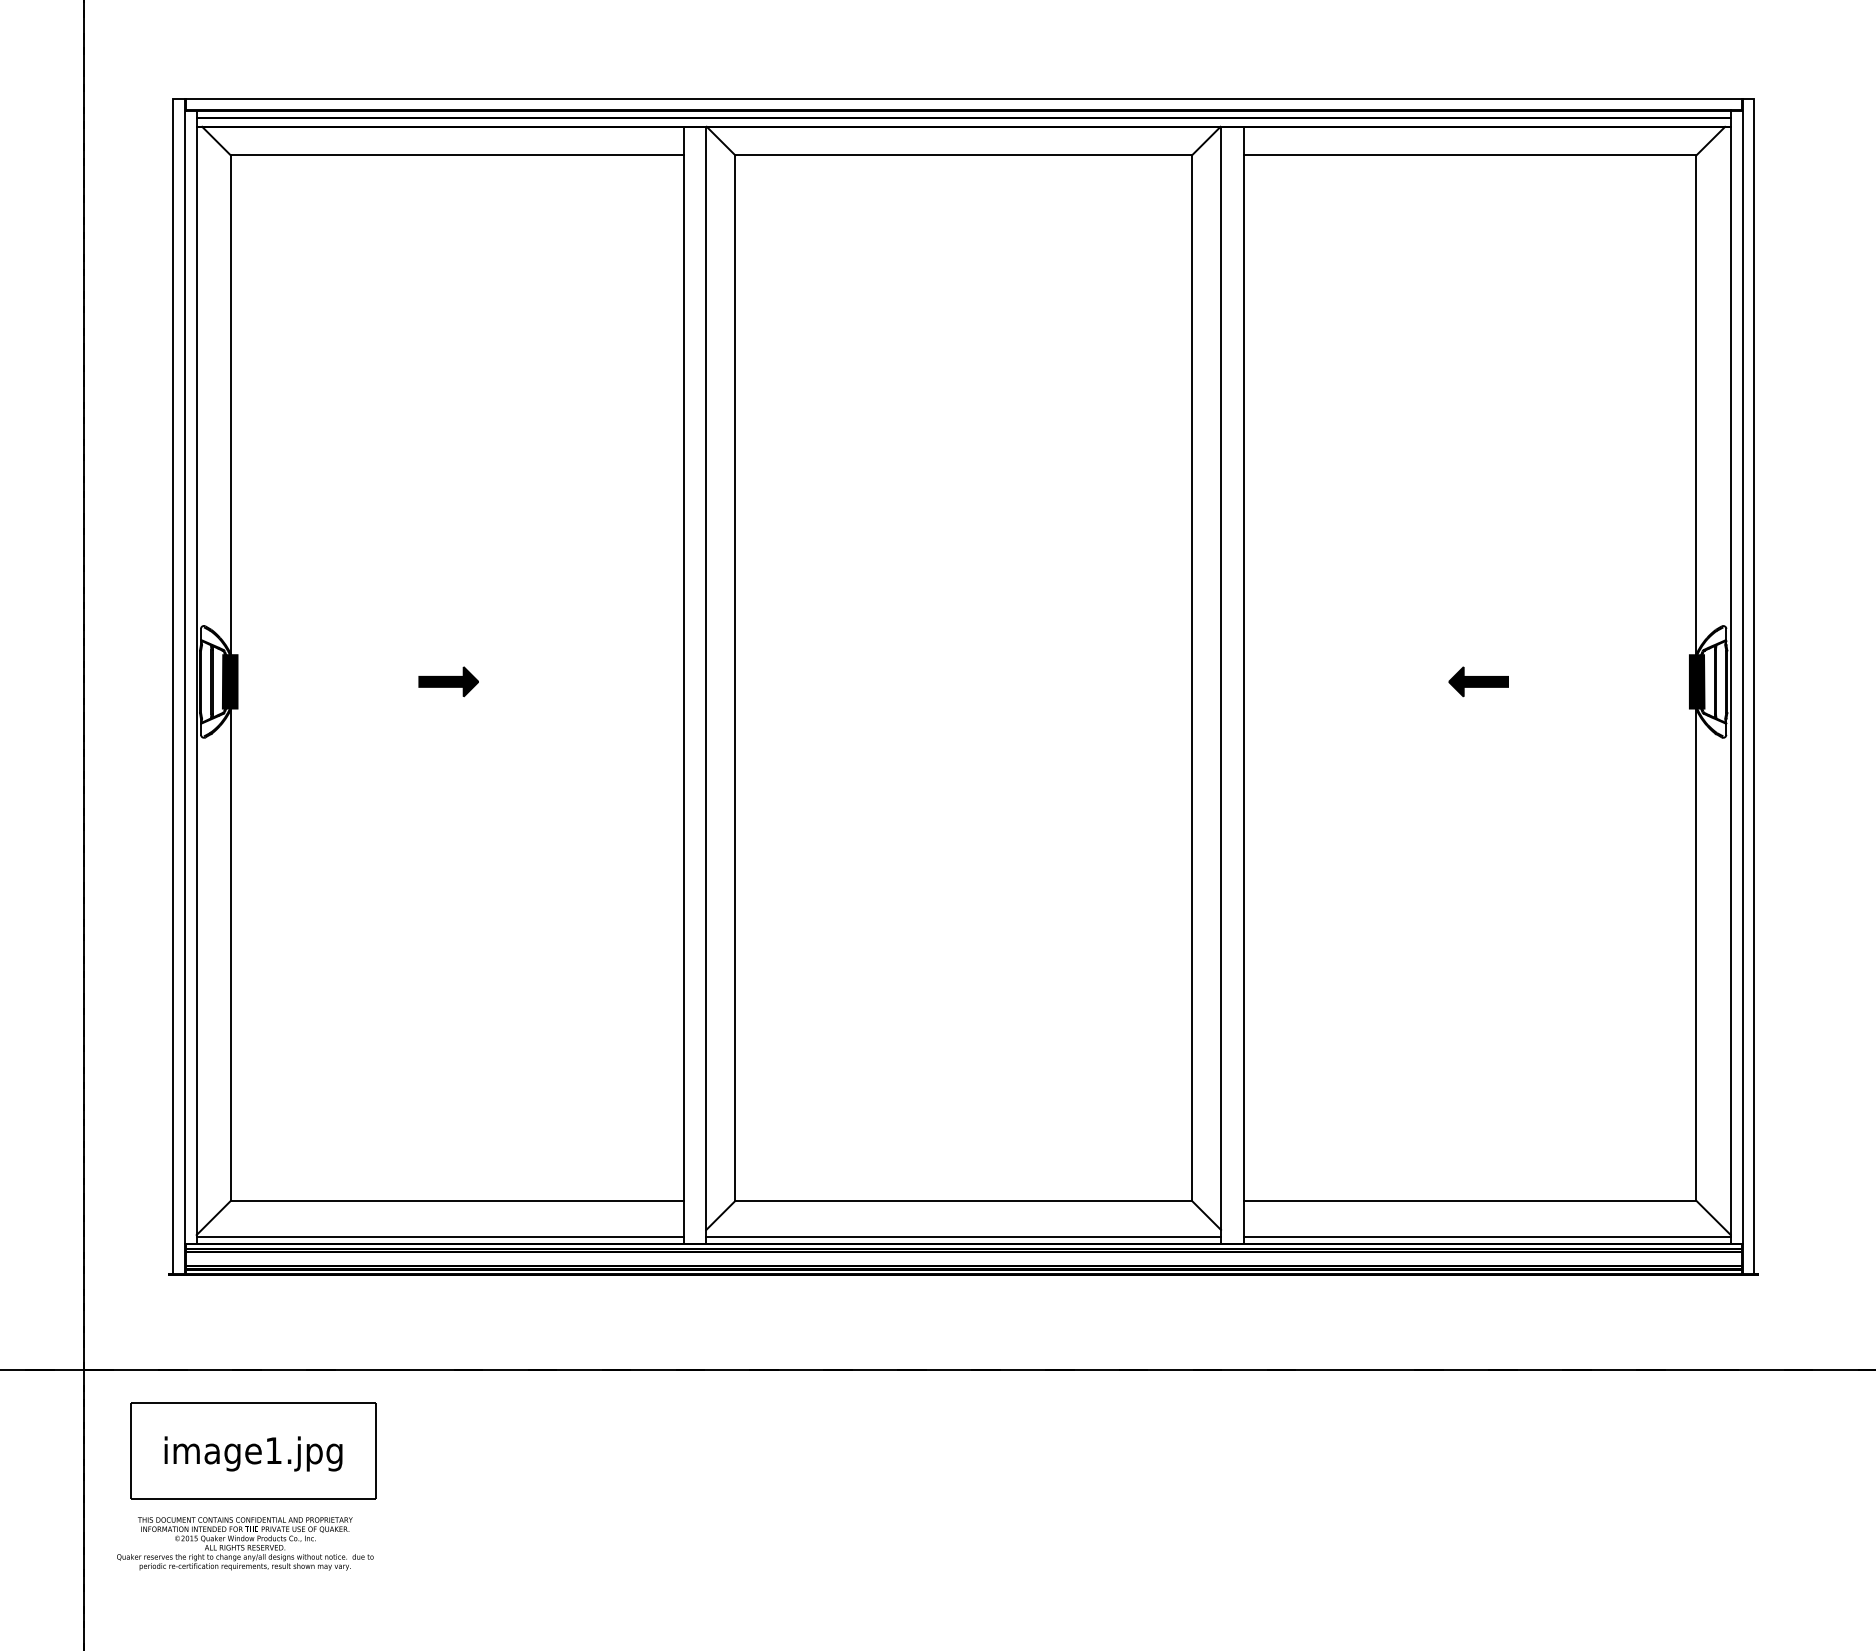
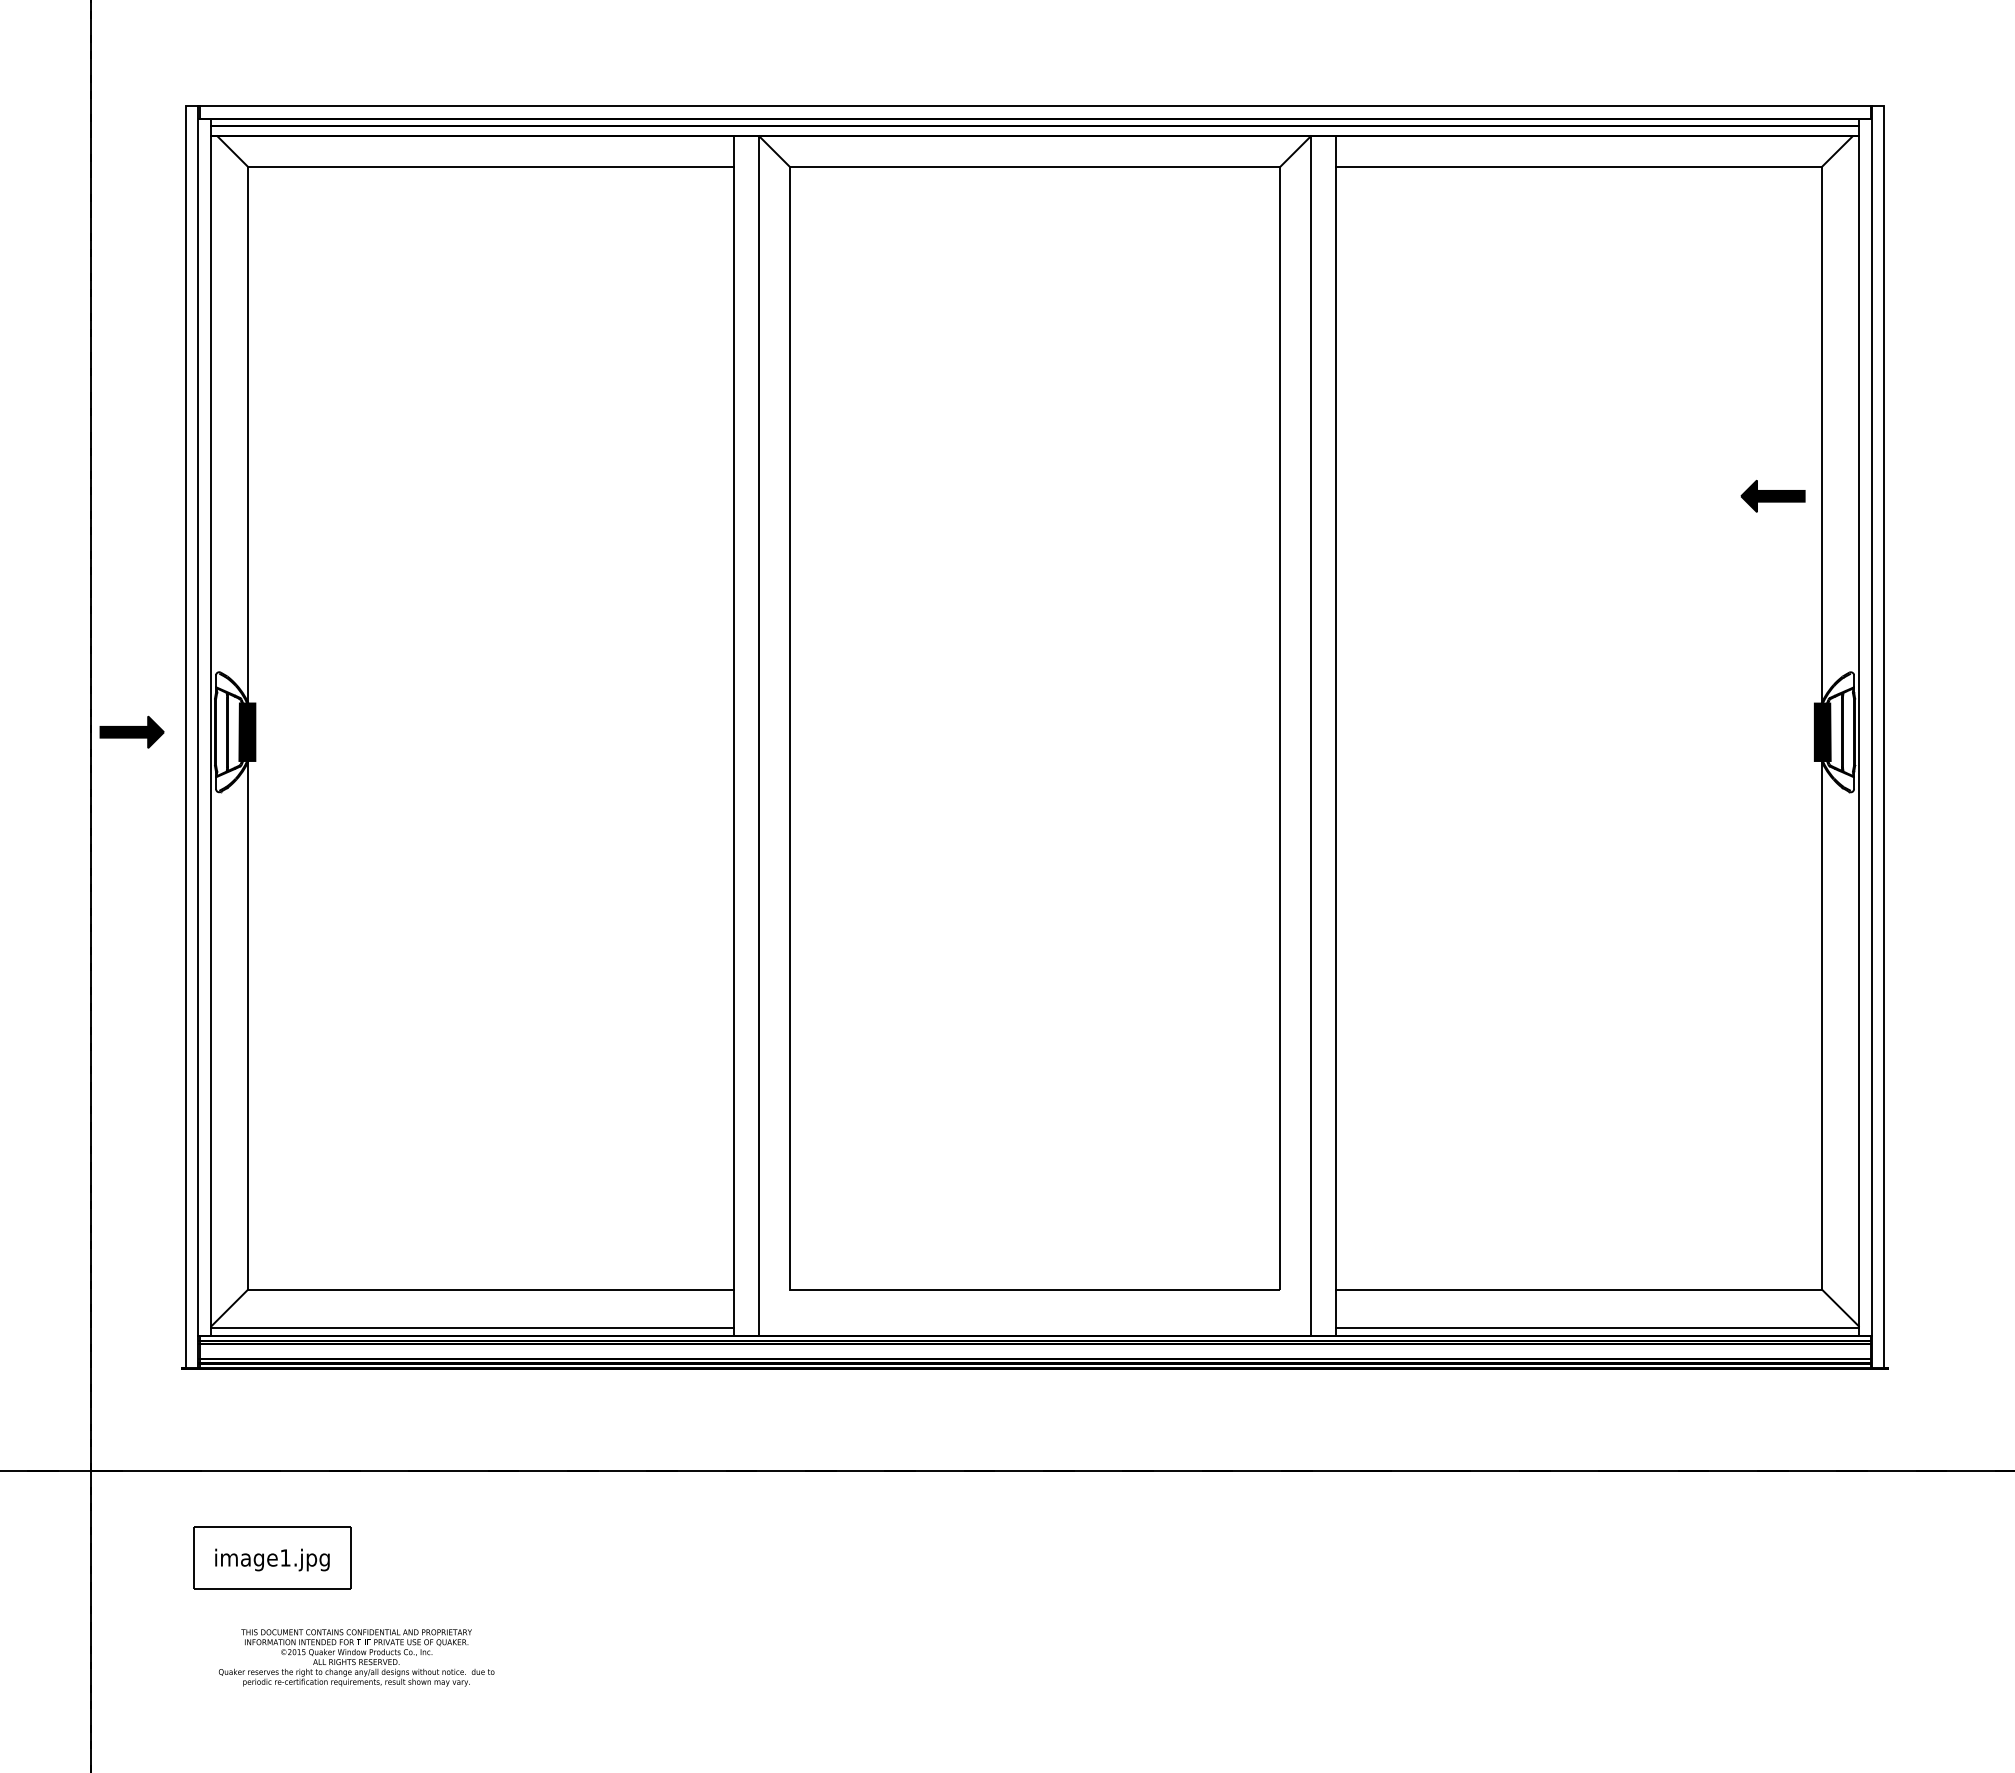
part: (448, 681) -> (131, 731), moved
part: (1478, 682) -> (1772, 496), moved
line: (720, 1214) -> (773, 1304), removed
line: (1206, 1214) -> (1295, 1304), removed
line: (963, 1237) -> (1034, 1328), removed
part: (253, 1450) -> (272, 1557), size x0.6
text: (245, 1543) -> (356, 1657), moved

